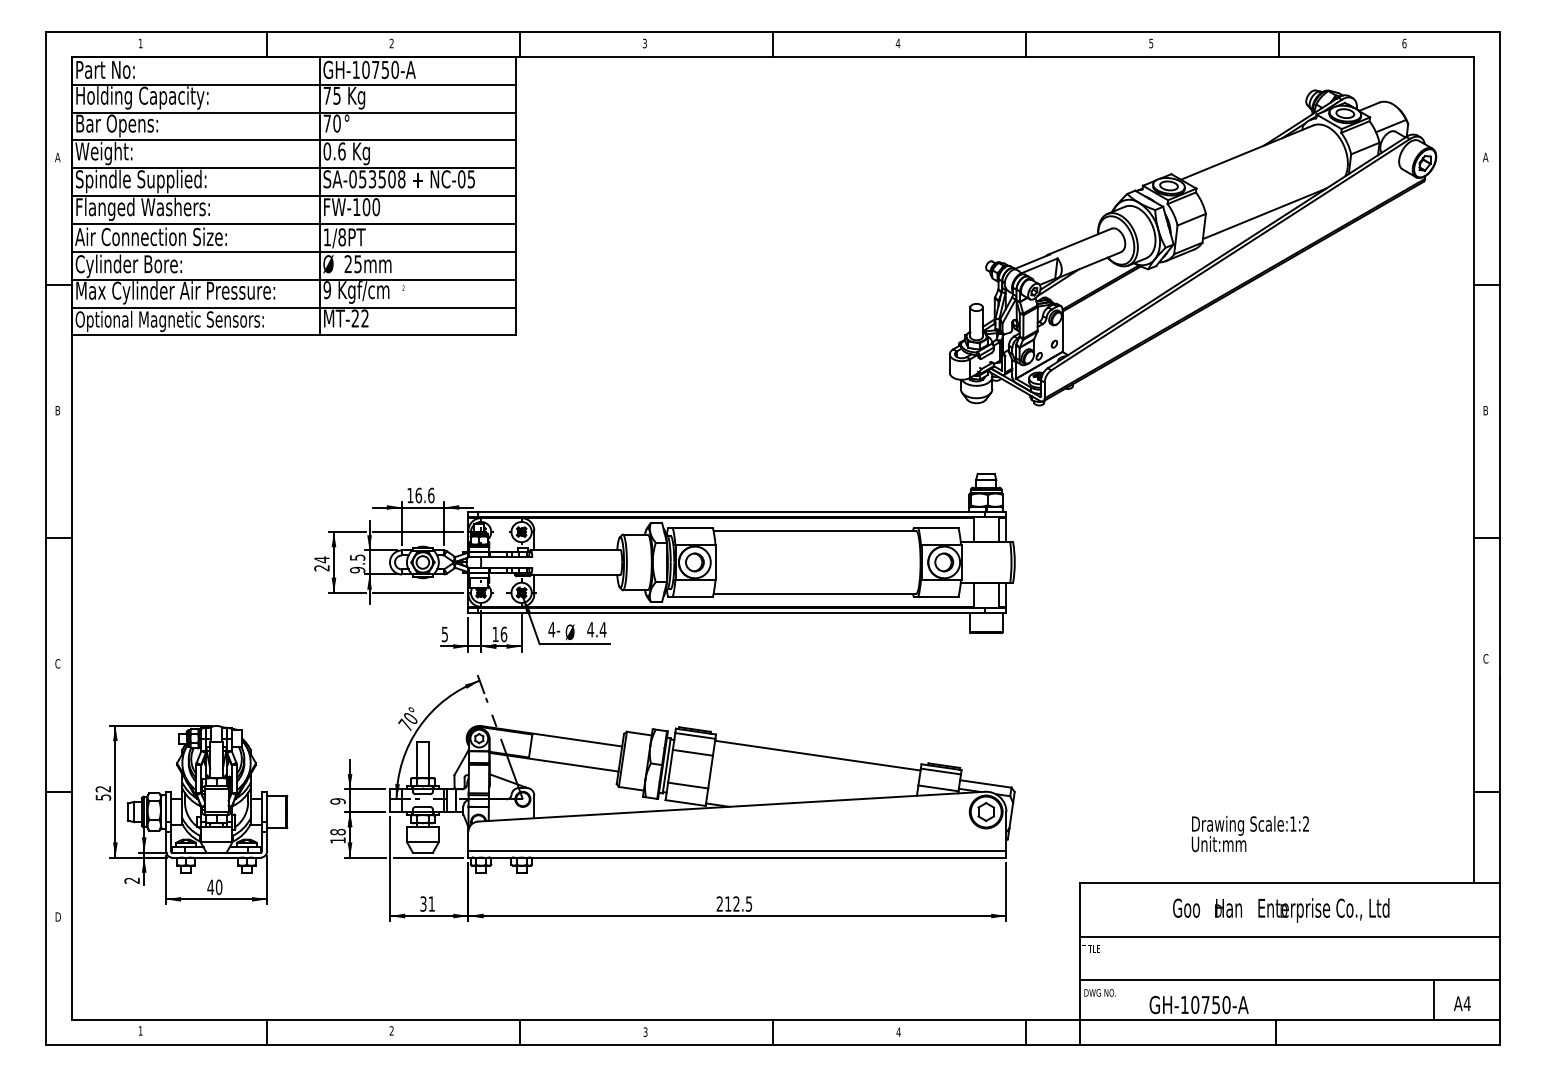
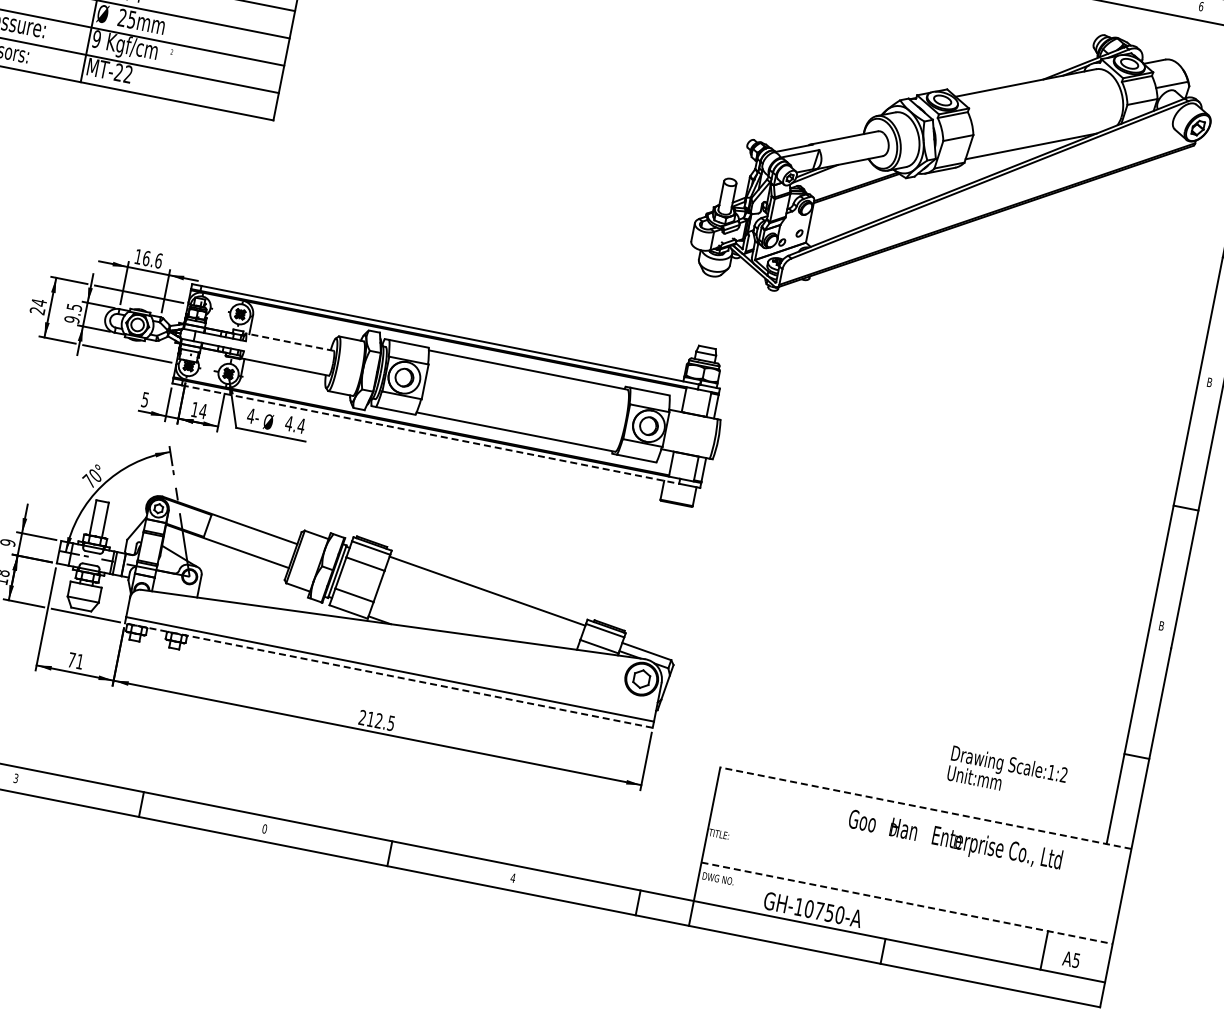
line: (575, 549) -> (289, 341), solid -> dashed
line: (731, 613) -> (430, 434), solid -> dashed
text: (503, 634) -> (202, 411), 16 -> 14
text: (1485, 658) -> (1161, 625), C -> B
text: (1249, 833) -> (1006, 773), moved
line: (736, 857) -> (387, 675), solid -> dashed
line: (1290, 883) -> (926, 808), solid -> dashed
text: (423, 903) -> (71, 659), 31 -> 71
text: (1281, 910) -> (955, 841), moved
line: (1289, 937) -> (914, 861), removed
line: (1290, 980) -> (907, 903), solid -> dashed
text: (1466, 1003) -> (1075, 960), A4 -> A5
text: (391, 1031) -> (15, 778), 2 -> 3
text: (645, 1031) -> (264, 828), 3 -> 0

